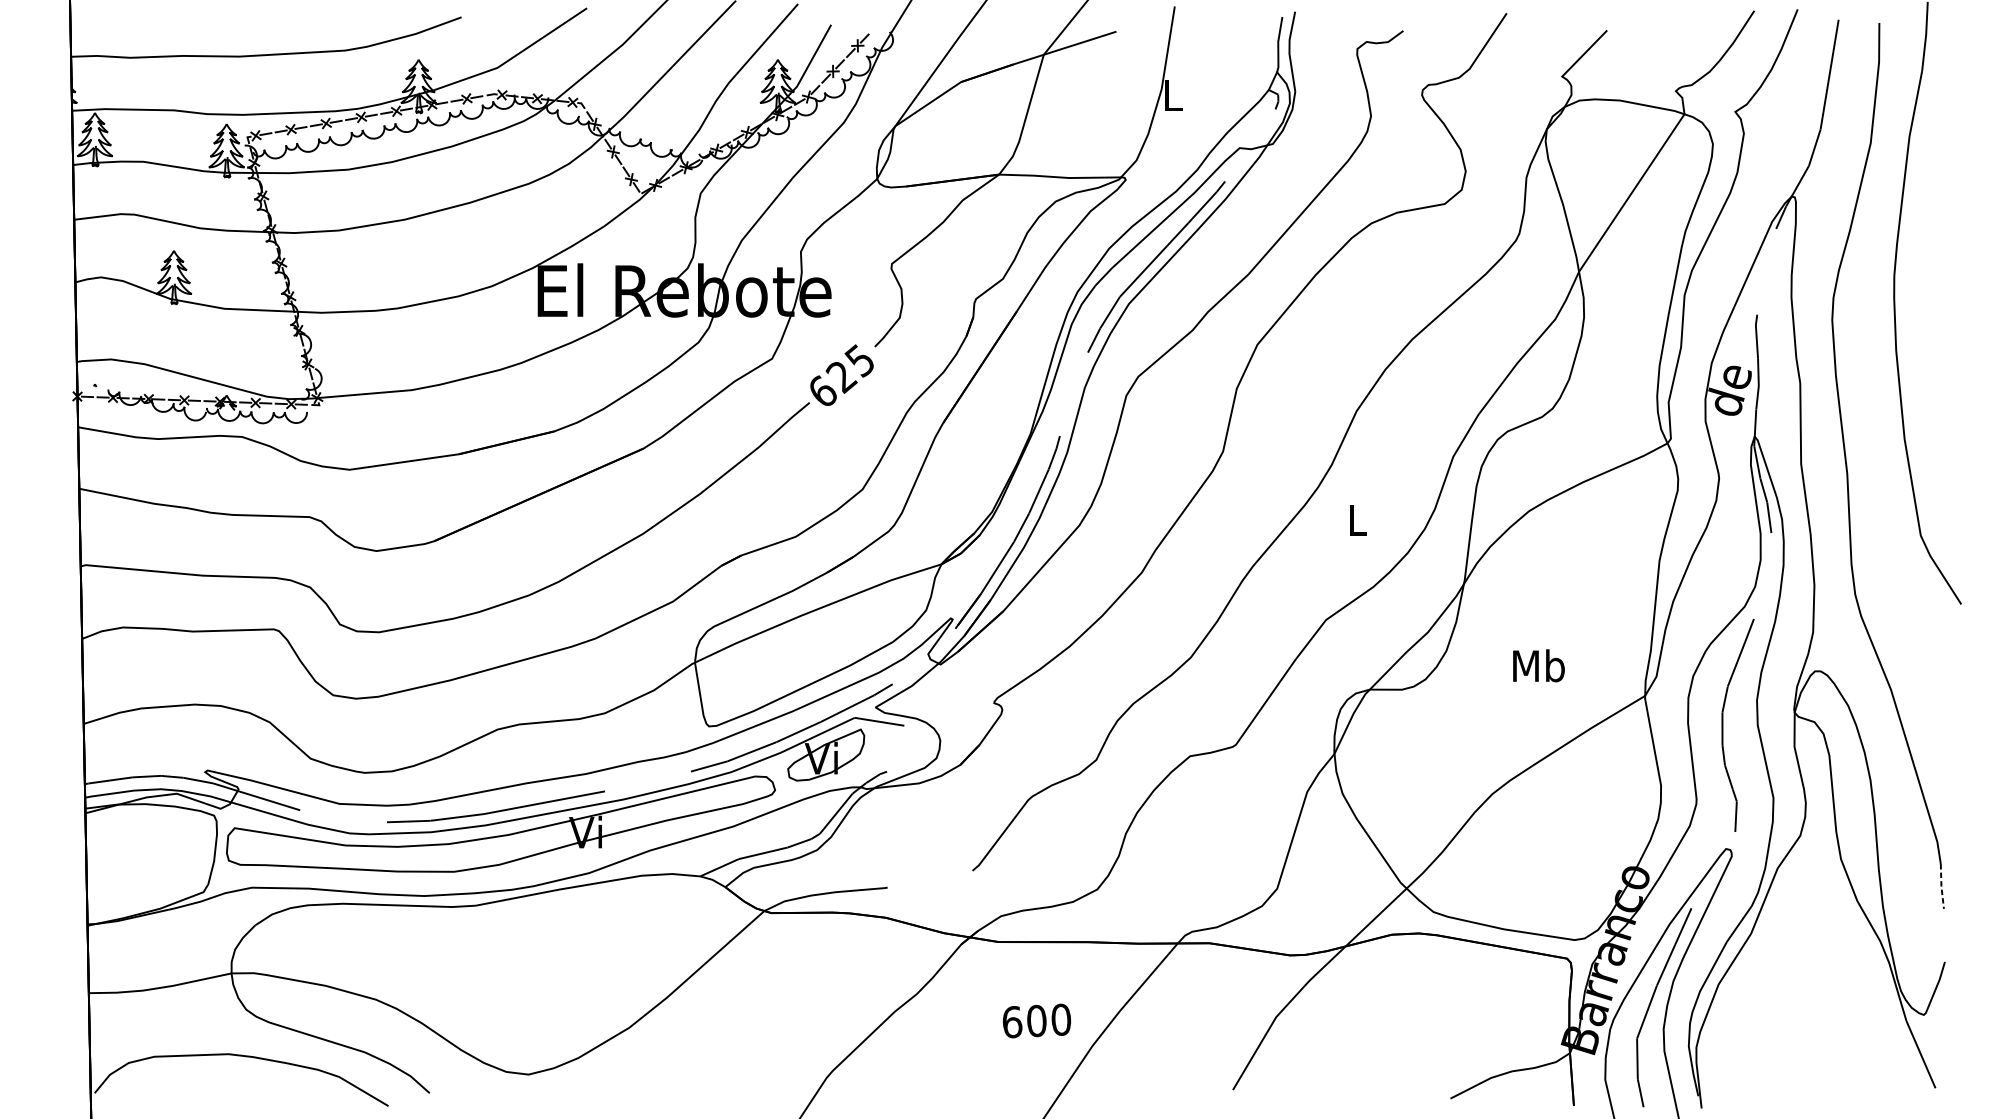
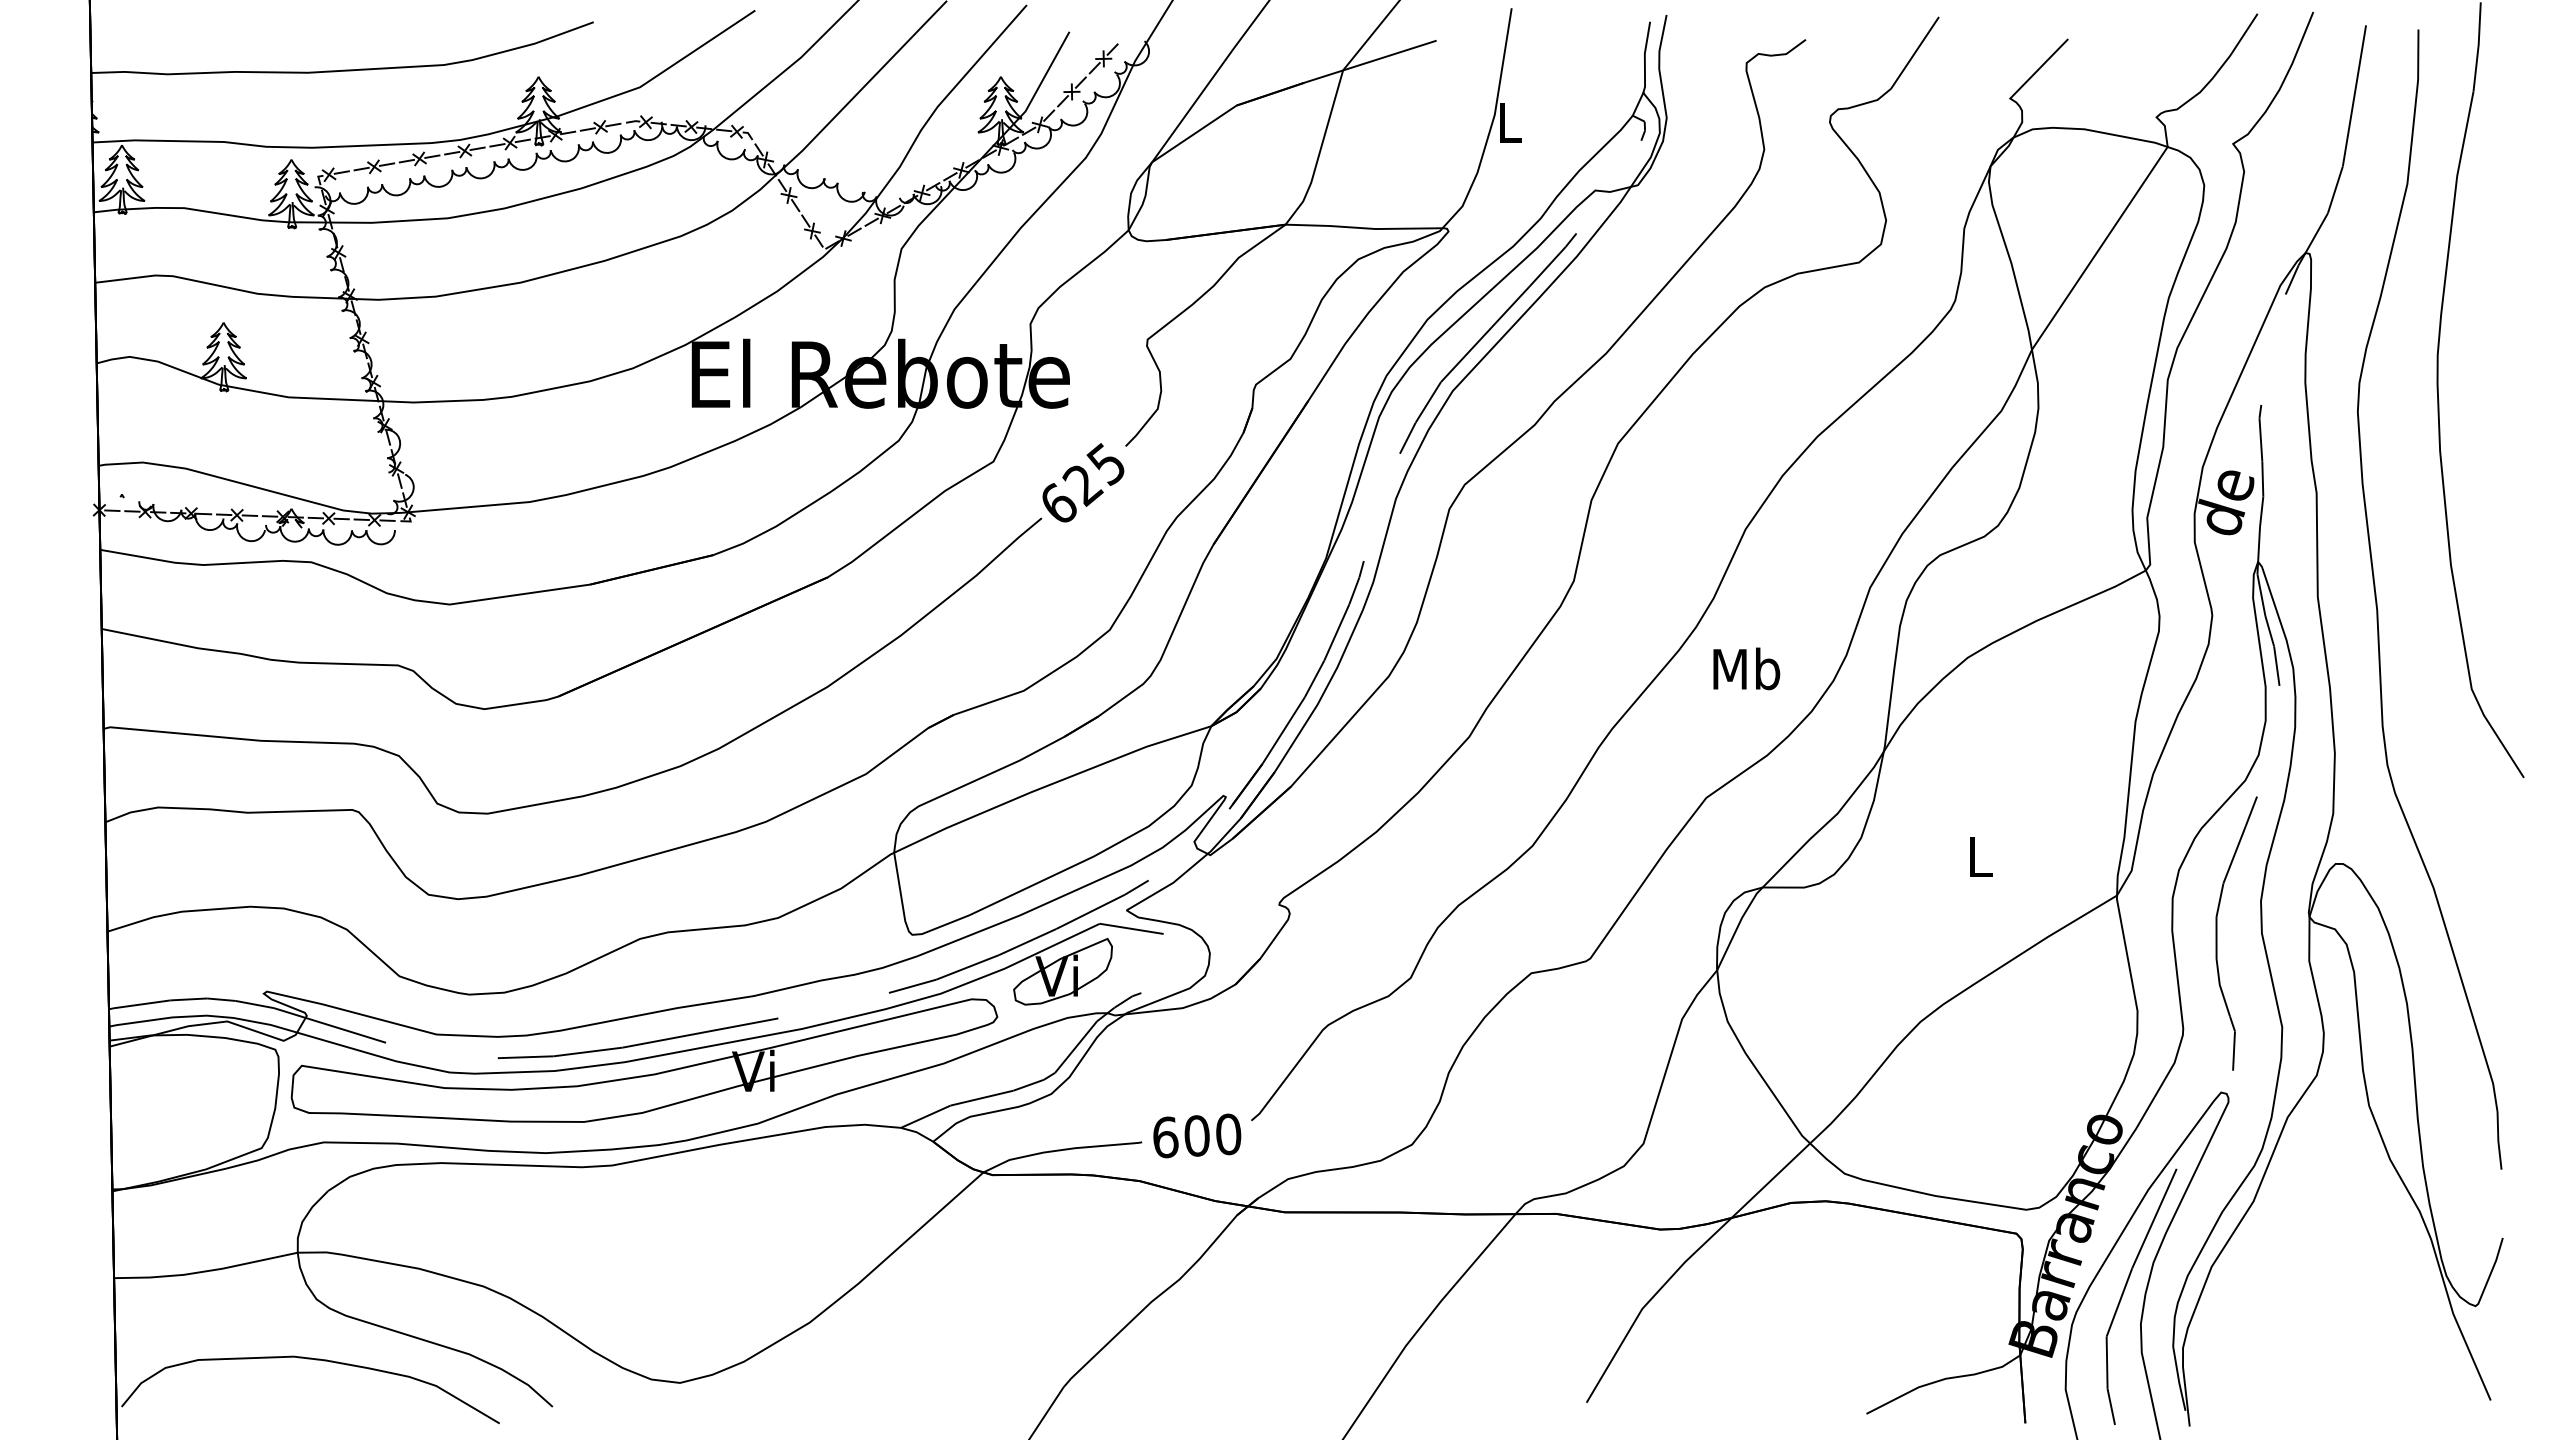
text: (1357, 519) -> (1746, 668), L -> Mb
text: (1539, 665) -> (1980, 856), Mb -> L
line: (1941, 887) -> (2498, 1141), dashed -> solid
text: (1037, 1020) -> (1197, 1135), moved

